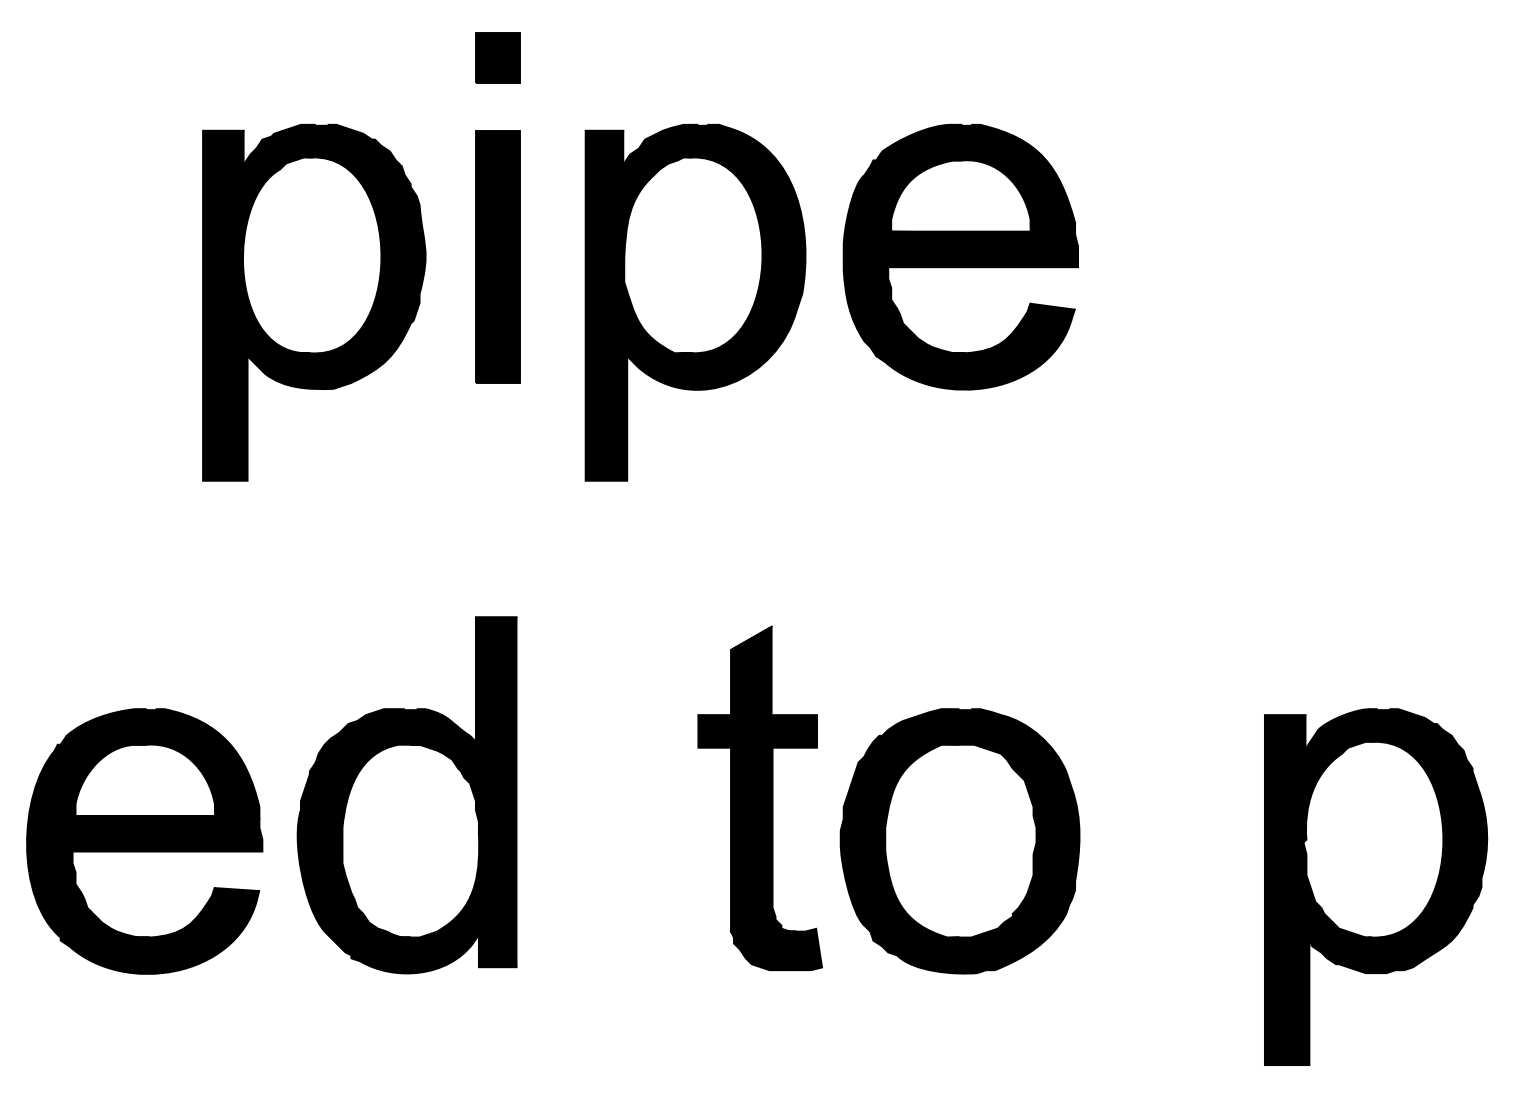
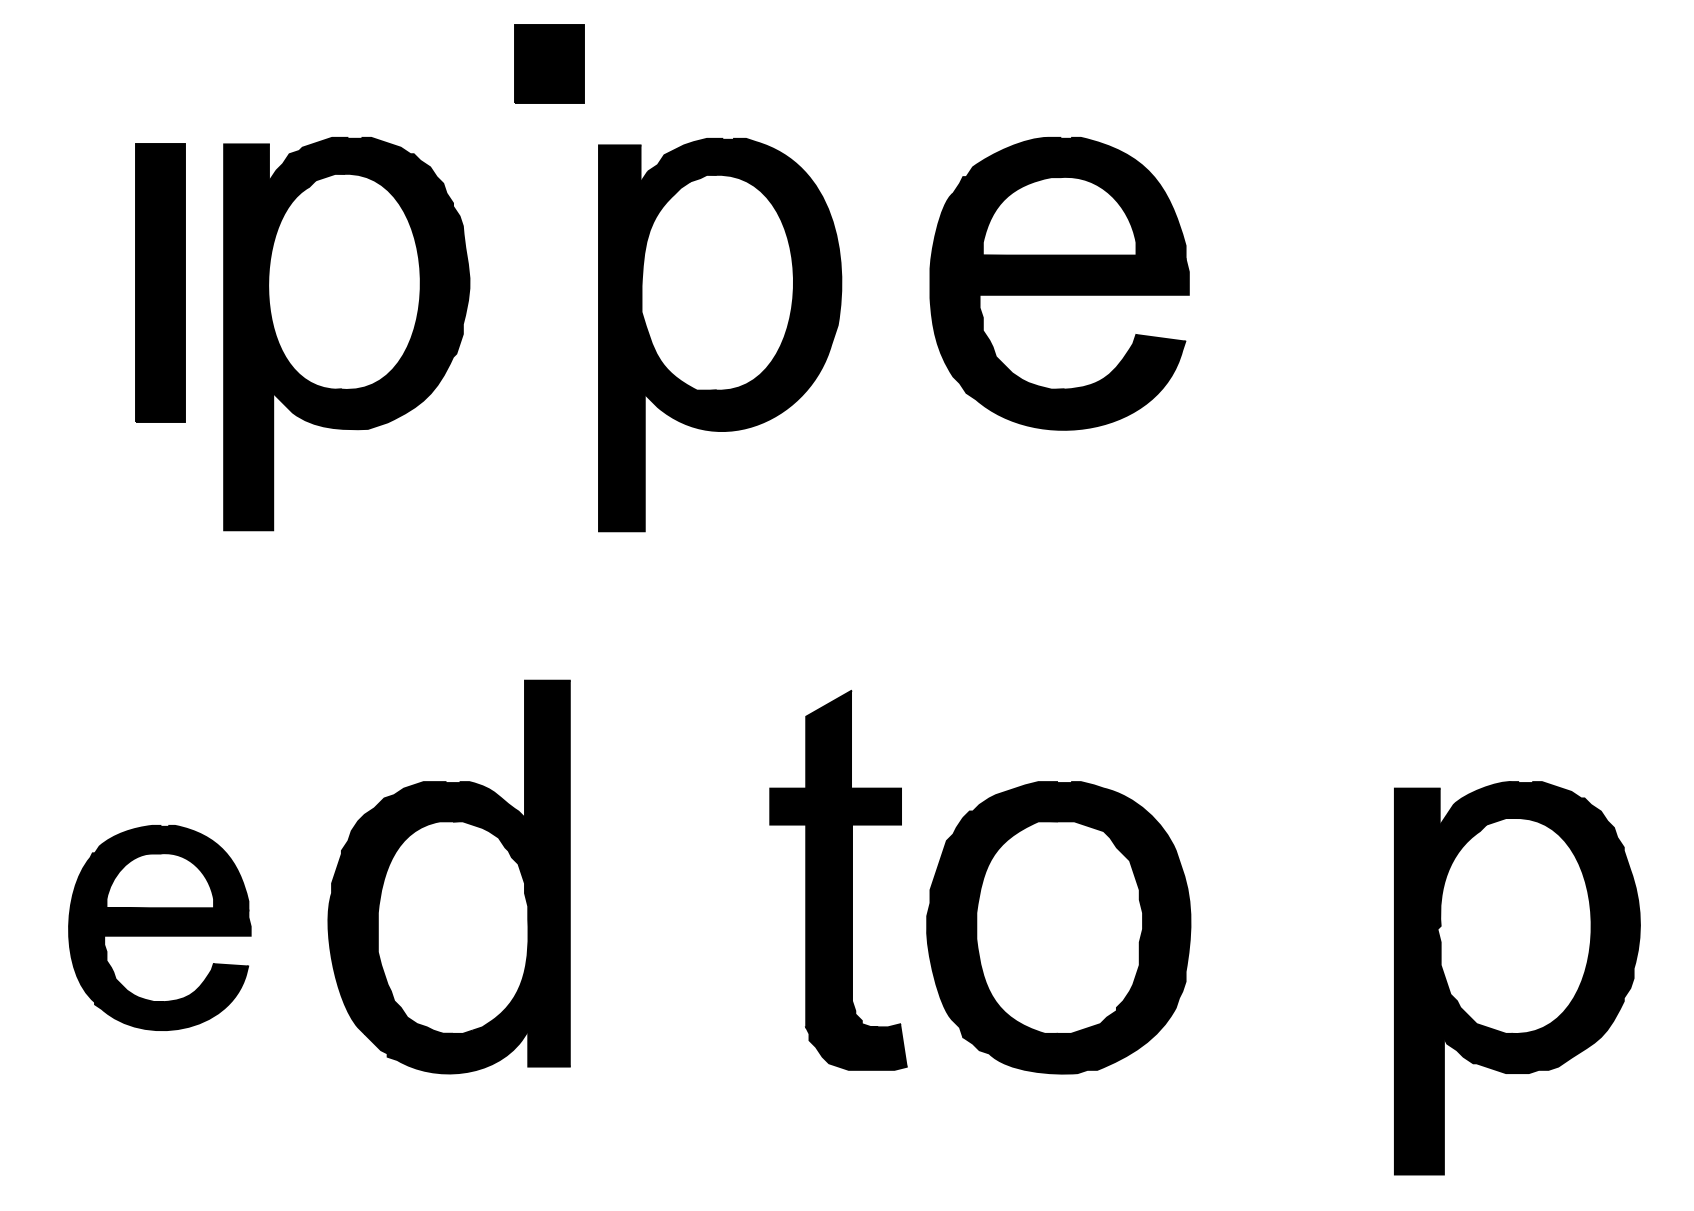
part: (498, 57) -> (549, 63), size x1.4
part: (498, 256) -> (160, 282), moved
part: (695, 303) -> (720, 335), moved
part: (144, 841) -> (159, 927), size x0.7

